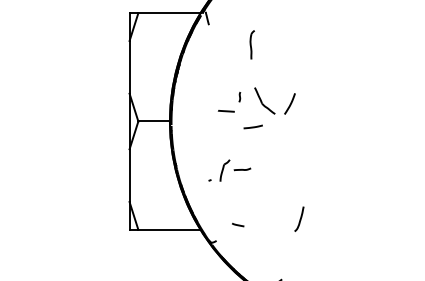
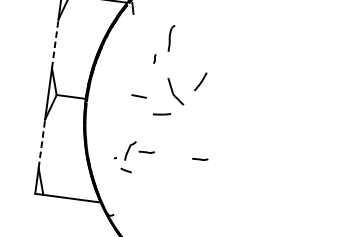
line: (129, 66) -> (55, 43), solid -> dashed
curve: (239, 96) -> (154, 58), moved
line: (290, 103) -> (201, 81), moved
curve: (300, 169) -> (200, 159), added
line: (129, 175) -> (41, 143), solid -> dashed
curve: (300, 218) -> (194, 204), removed
curve: (238, 224) -> (126, 170), moved

